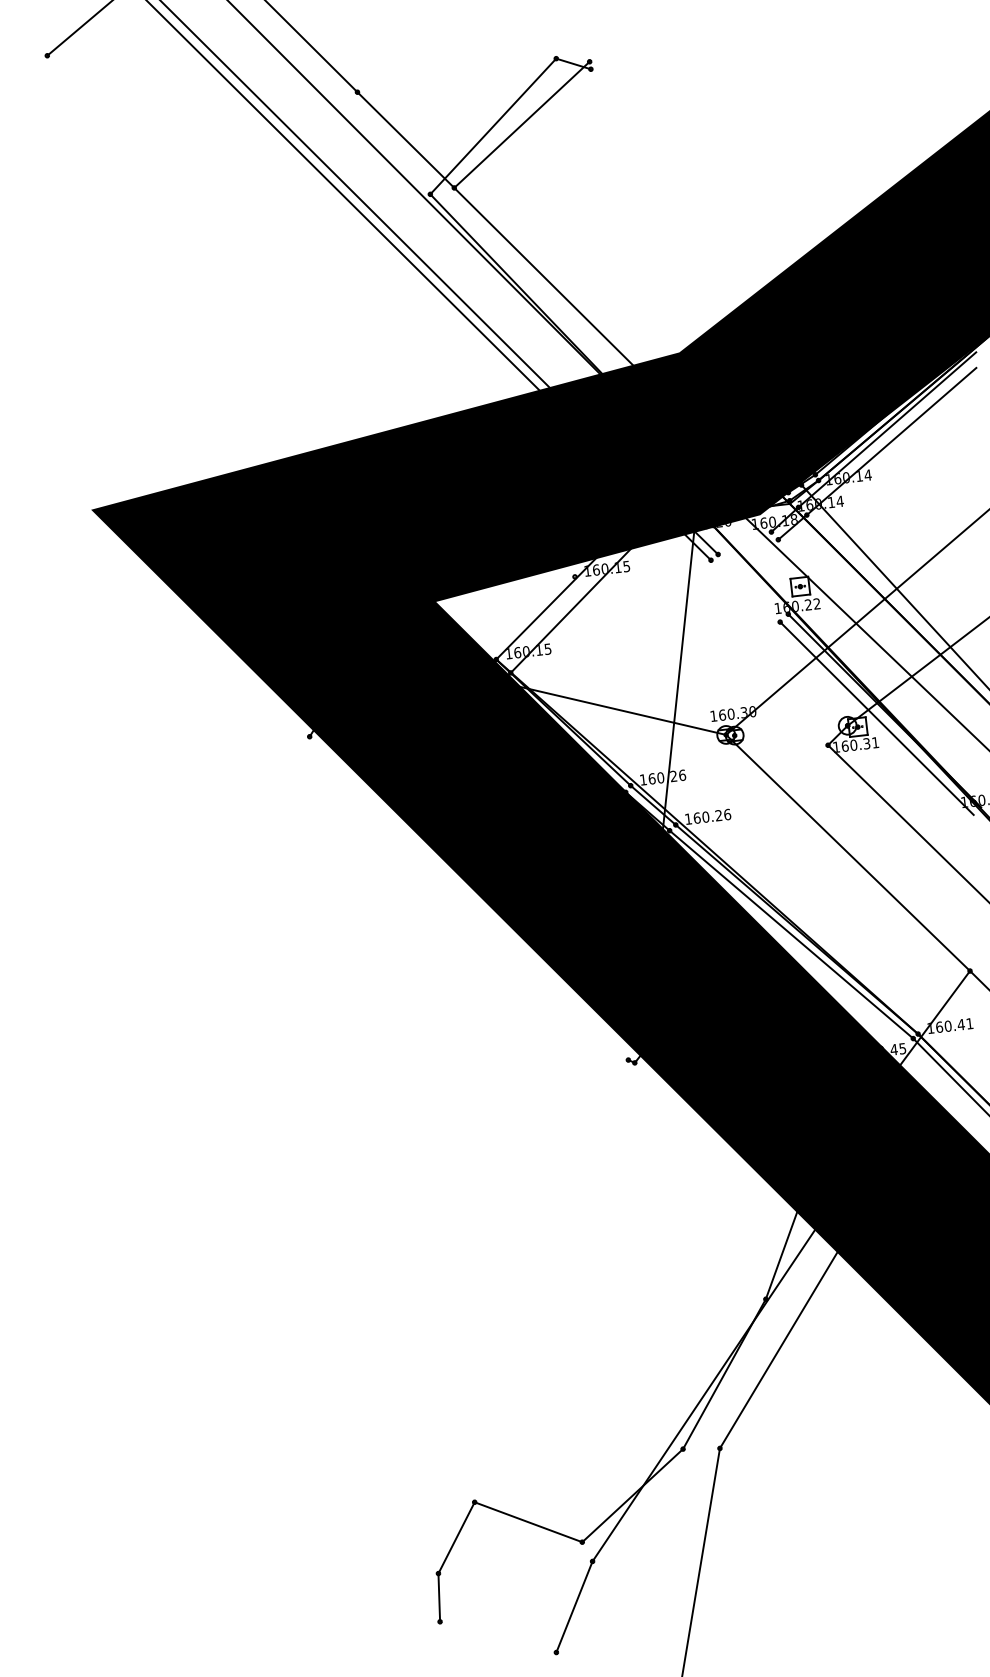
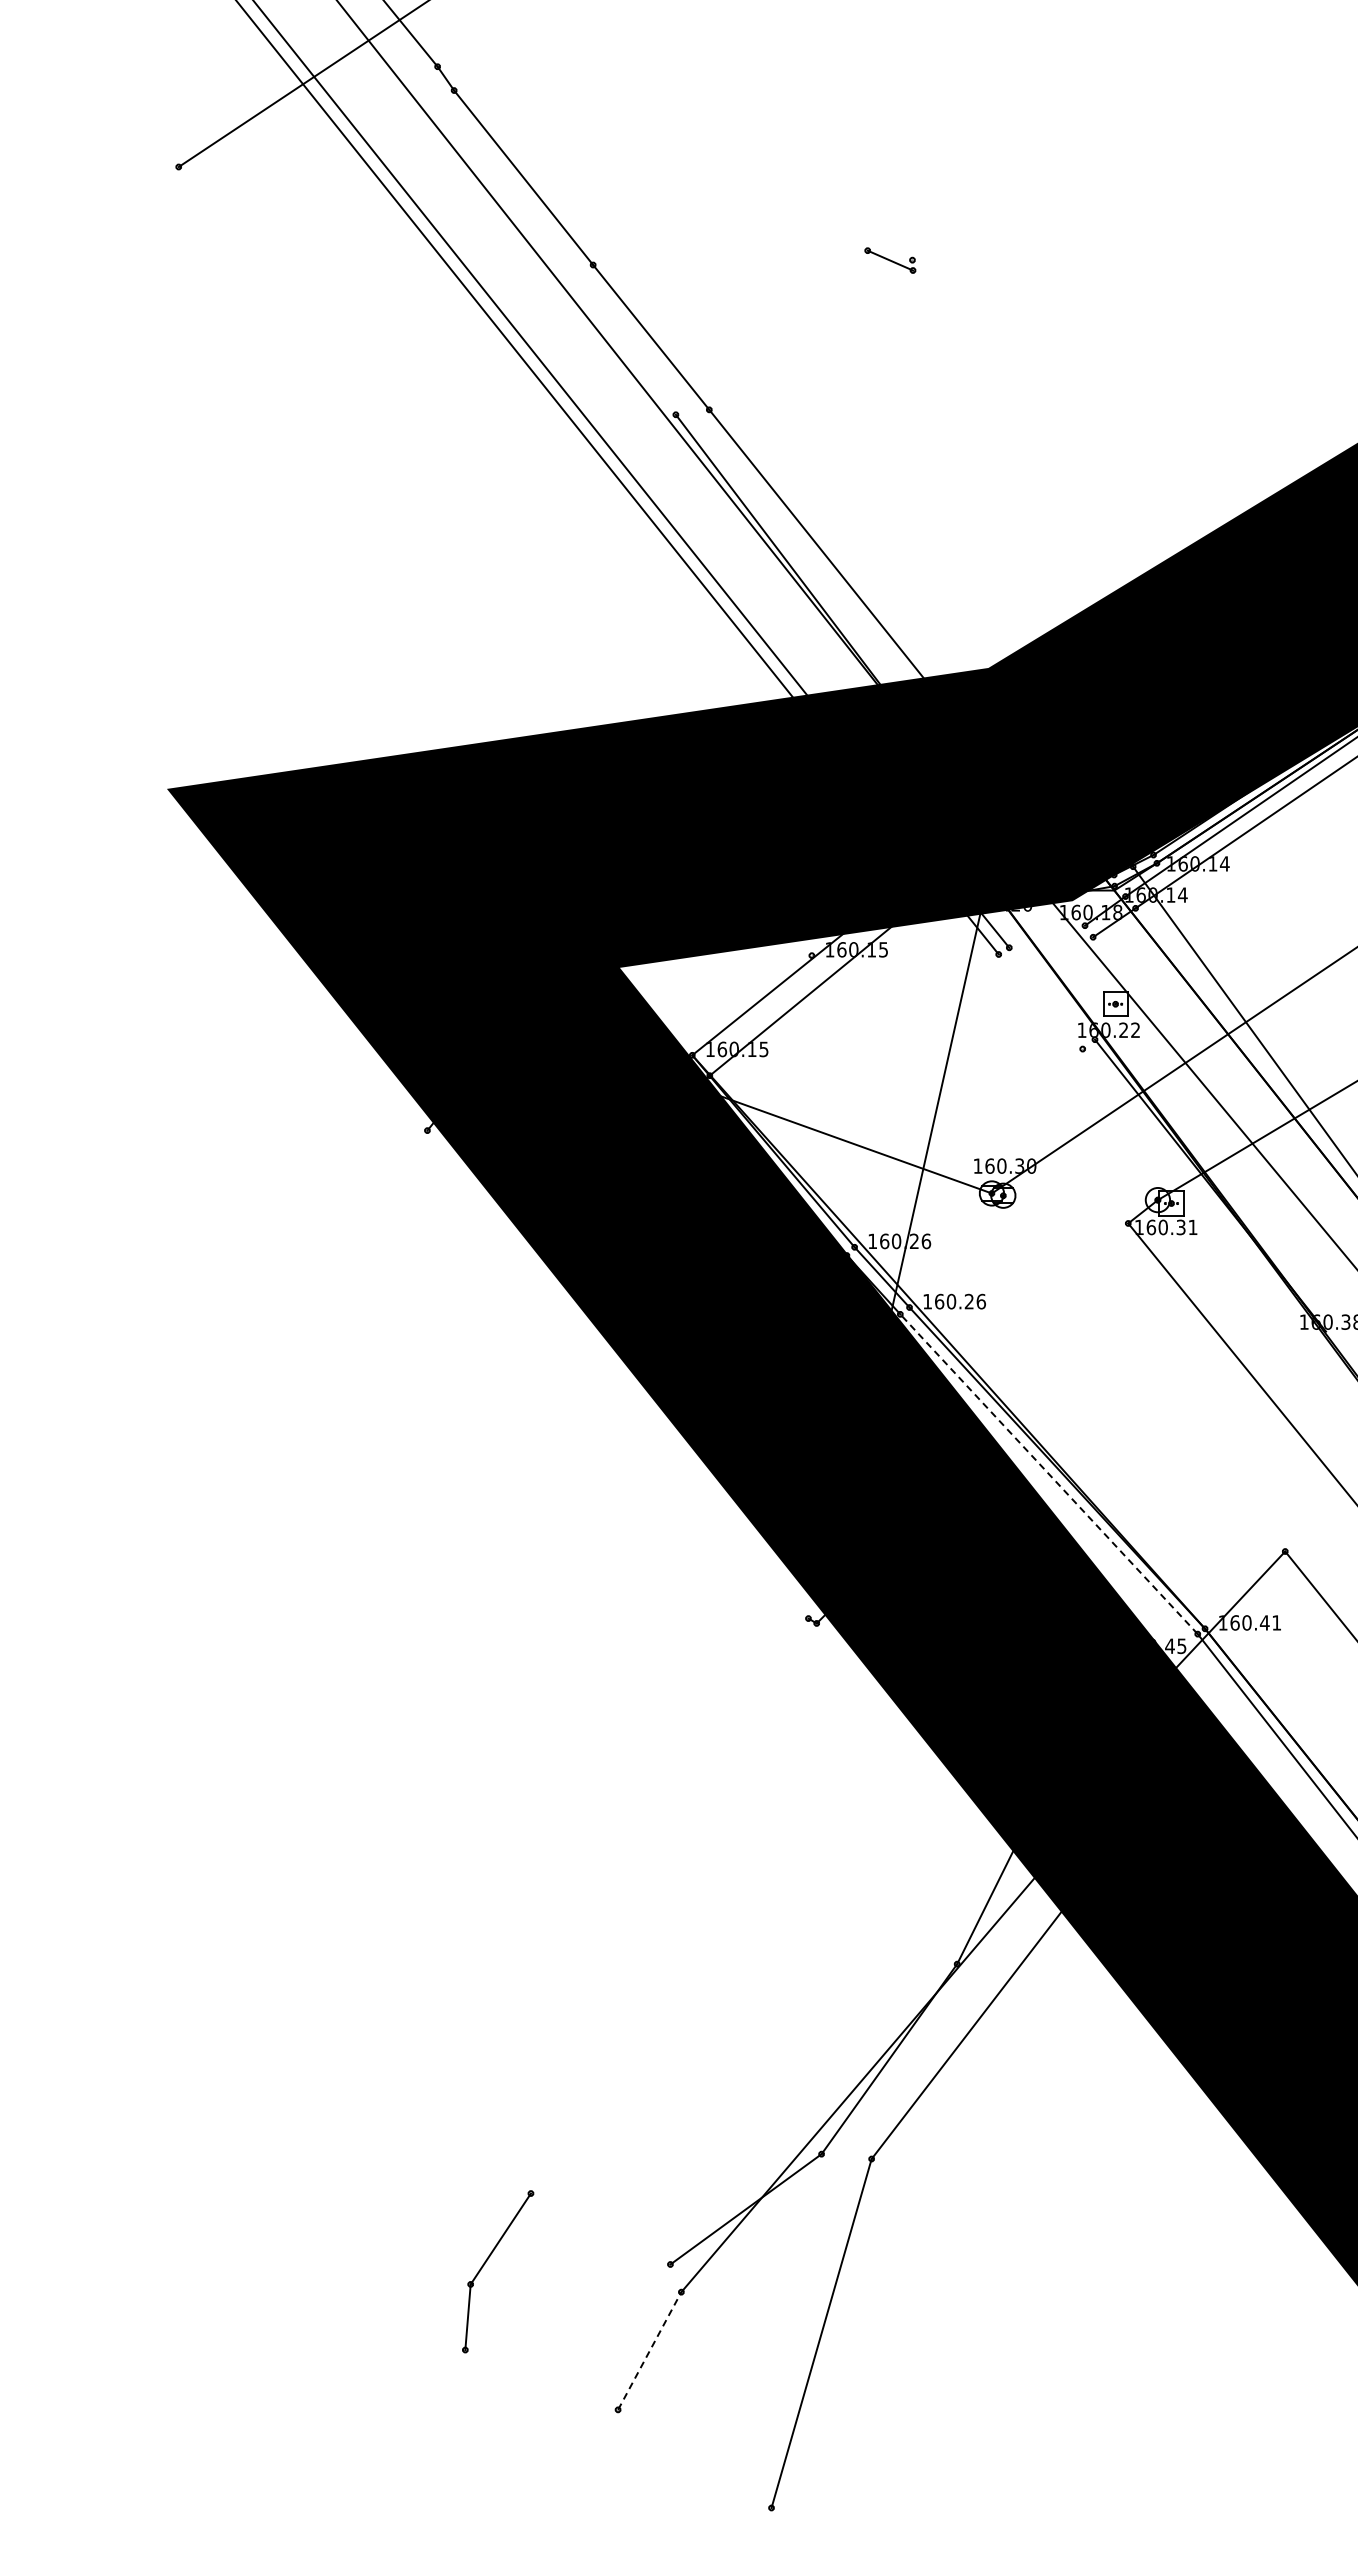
line: (521, 124) -> (810, 334), removed
line: (493, 126) -> (771, 332), removed
line: (876, 718) -> (1198, 1194), removed
line: (848, 852) -> (1138, 1372), removed
line: (791, 934) -> (1048, 1473), solid -> dashed
line: (528, 1521) -> (600, 2228), removed
line: (574, 1607) -> (649, 2351), solid -> dashed

